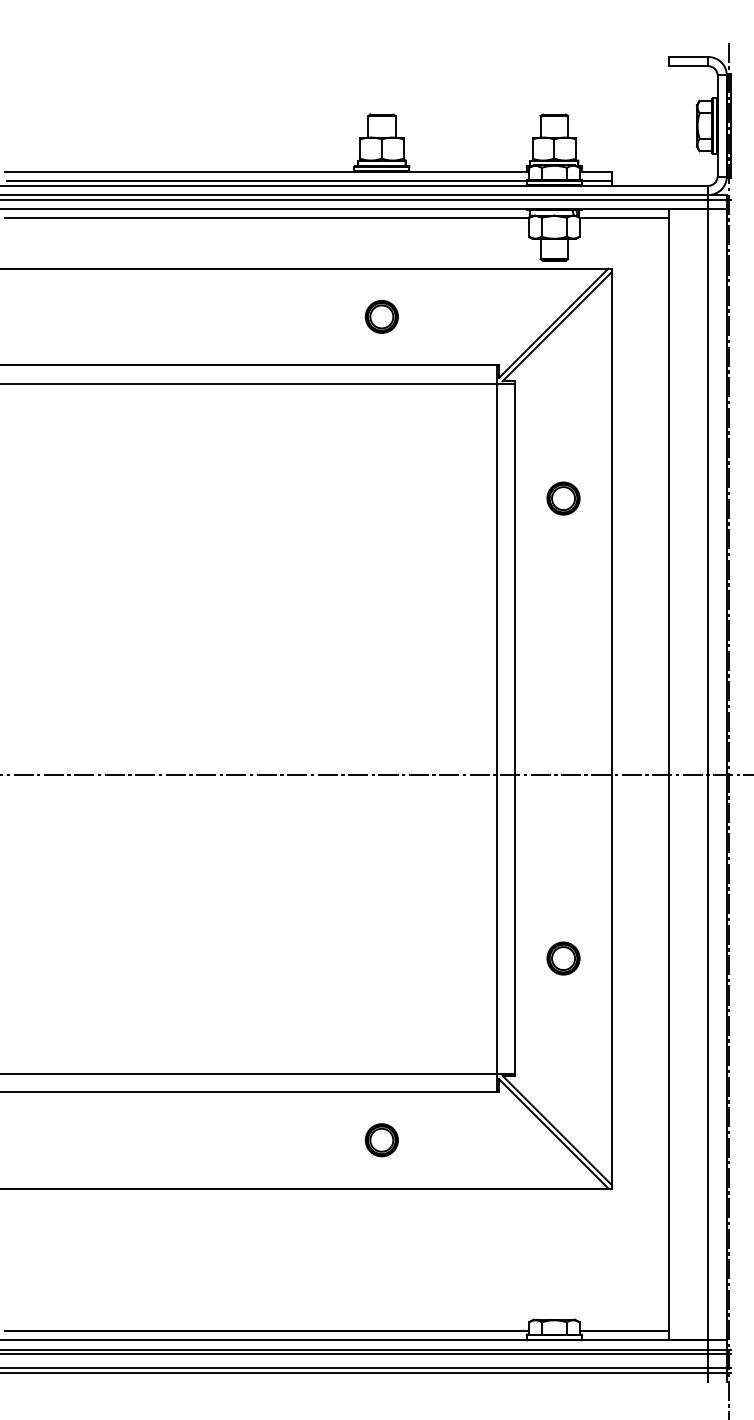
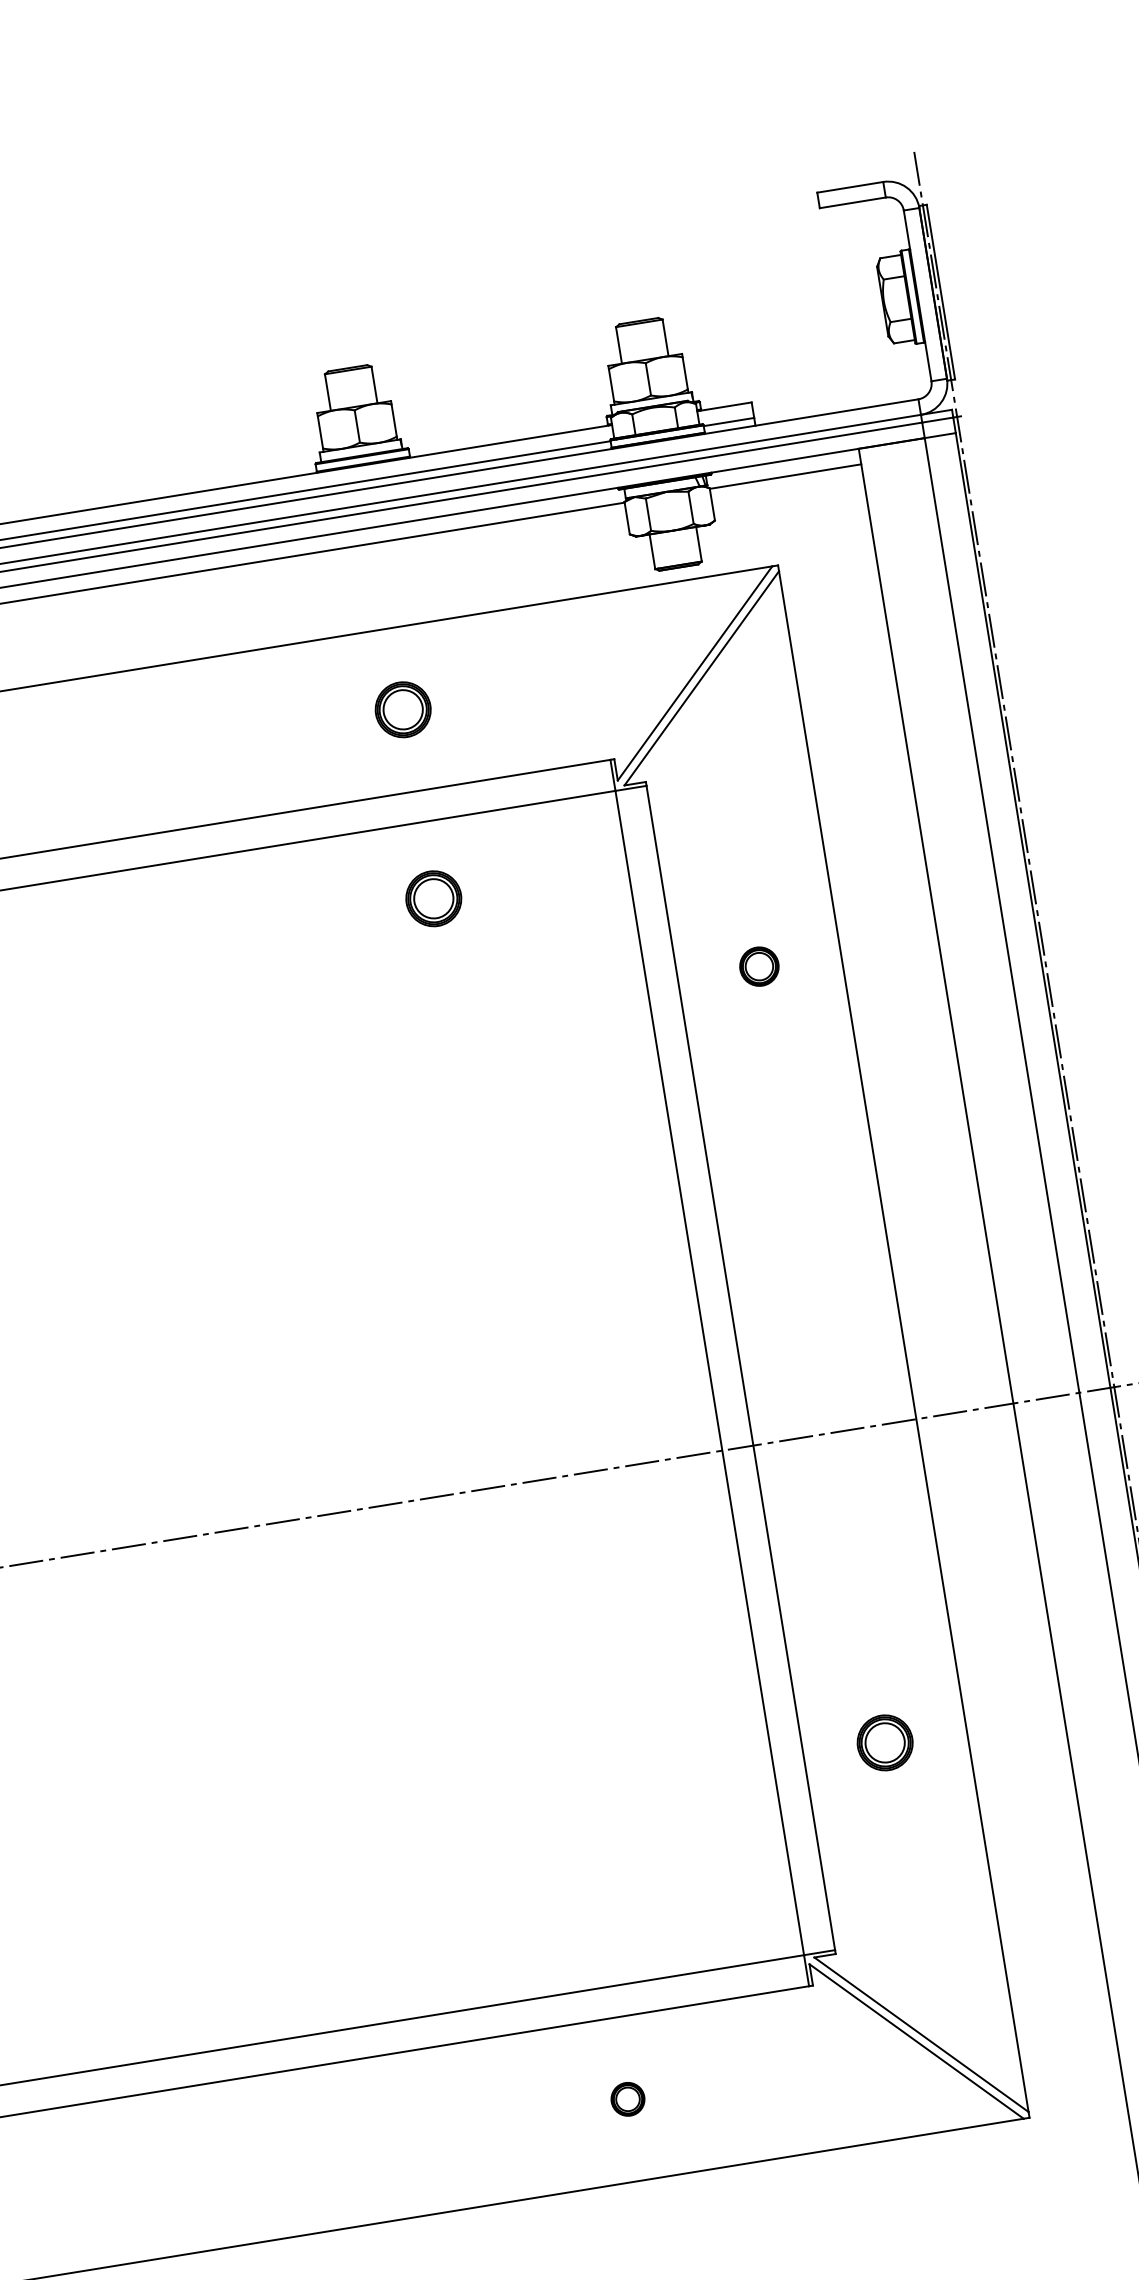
part: (381, 428) -> (433, 898), added
part: (563, 498) -> (759, 966), size x0.7
part: (381, 1140) -> (627, 2099), size x0.6

